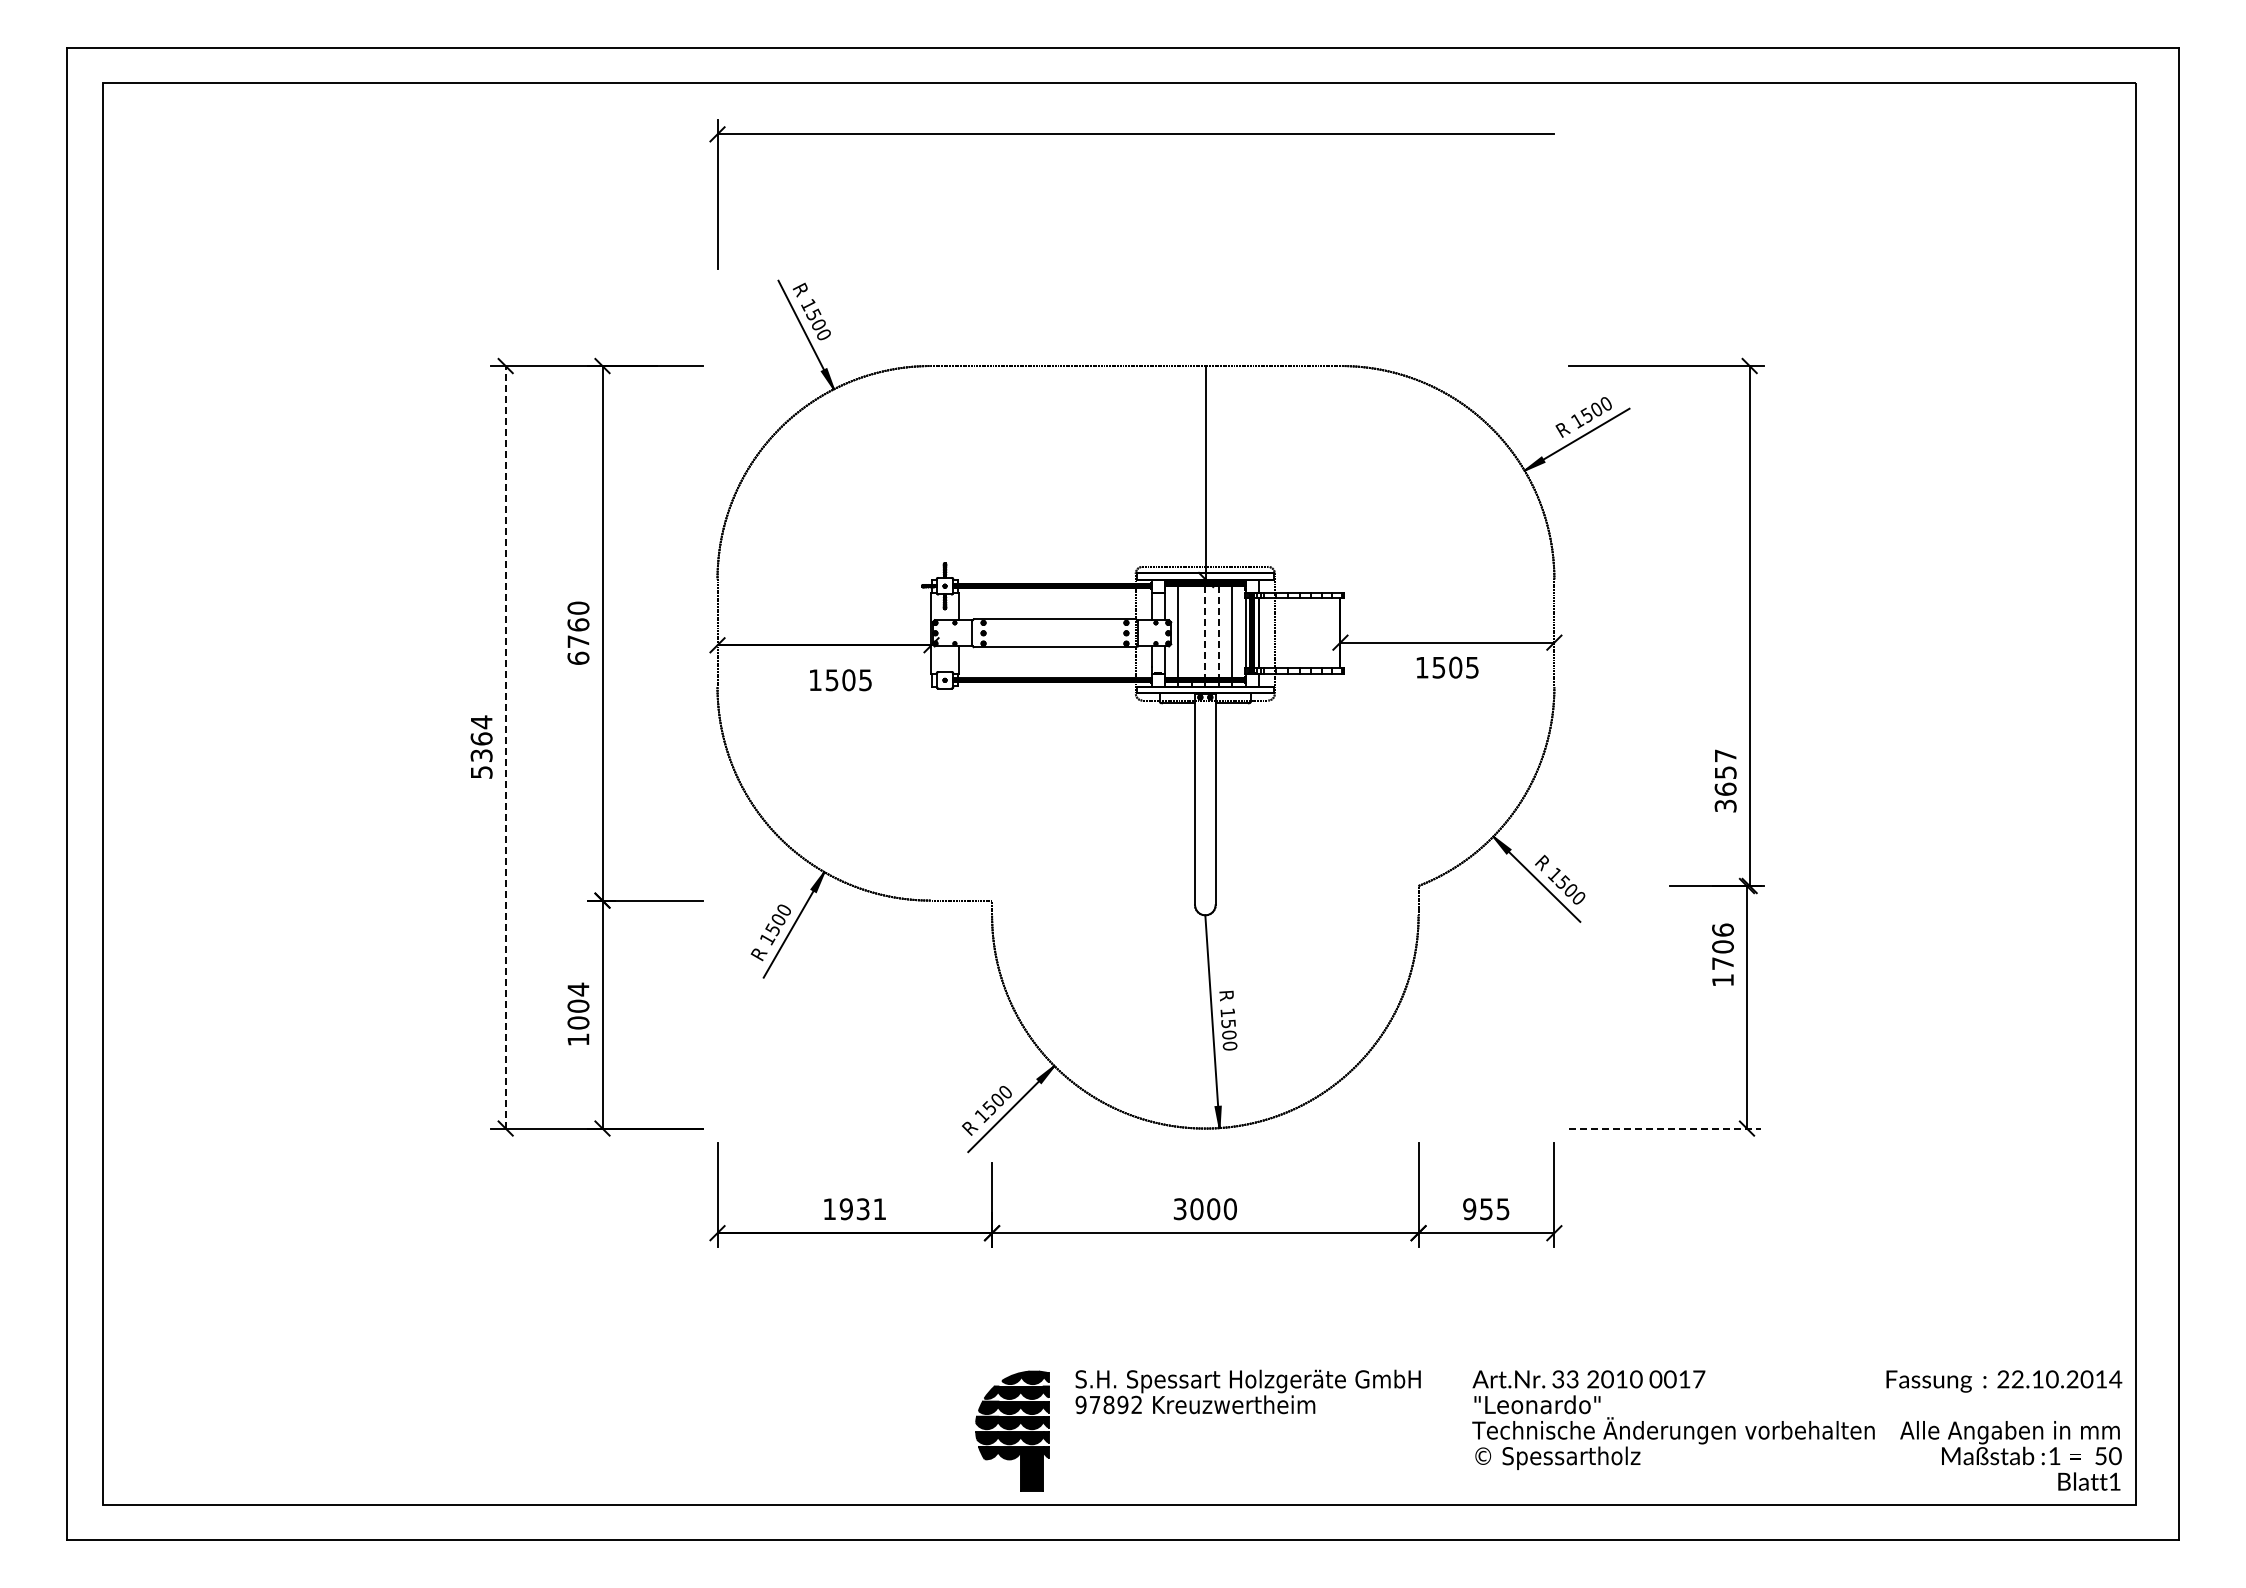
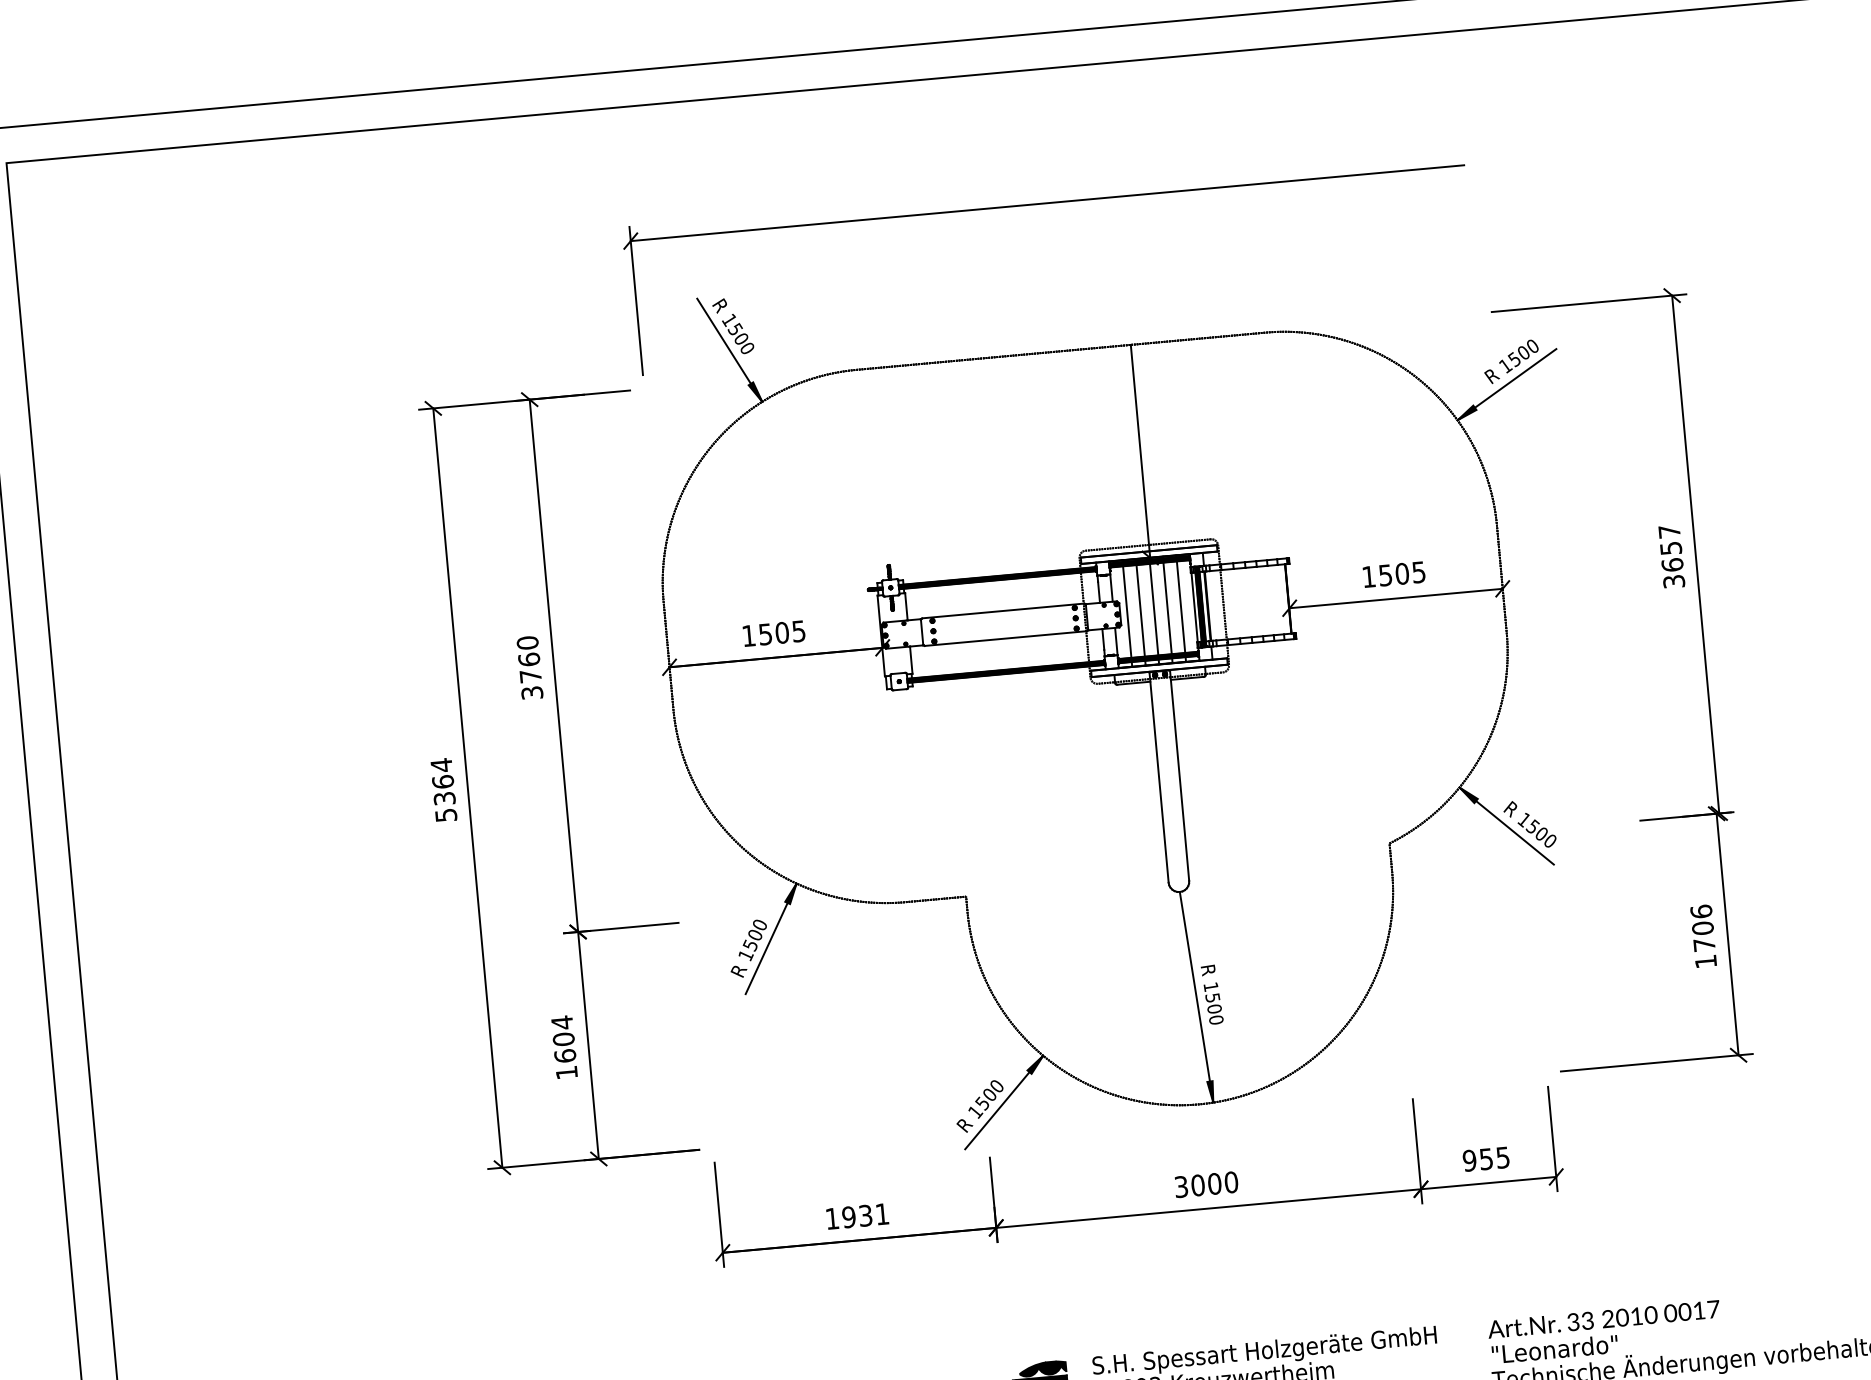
part: (1131, 134) -> (1043, 203), moved
line: (1191, 631) -> (1140, 610), added
line: (1205, 631) -> (1154, 609), dashed -> solid
line: (1218, 631) -> (1167, 608), dashed -> solid
text: (578, 657) -> (532, 692), 6760 -> 3760
text: (1447, 667) -> (1394, 574), moved
text: (840, 680) -> (773, 633), moved
line: (505, 746) -> (467, 787), dashed -> solid
text: (1725, 780) -> (1671, 556), moved
text: (1722, 954) -> (1703, 935), moved
text: (578, 1022) -> (565, 1055), 1004 -> 1604
line: (1665, 1128) -> (1657, 1062), dashed -> solid

